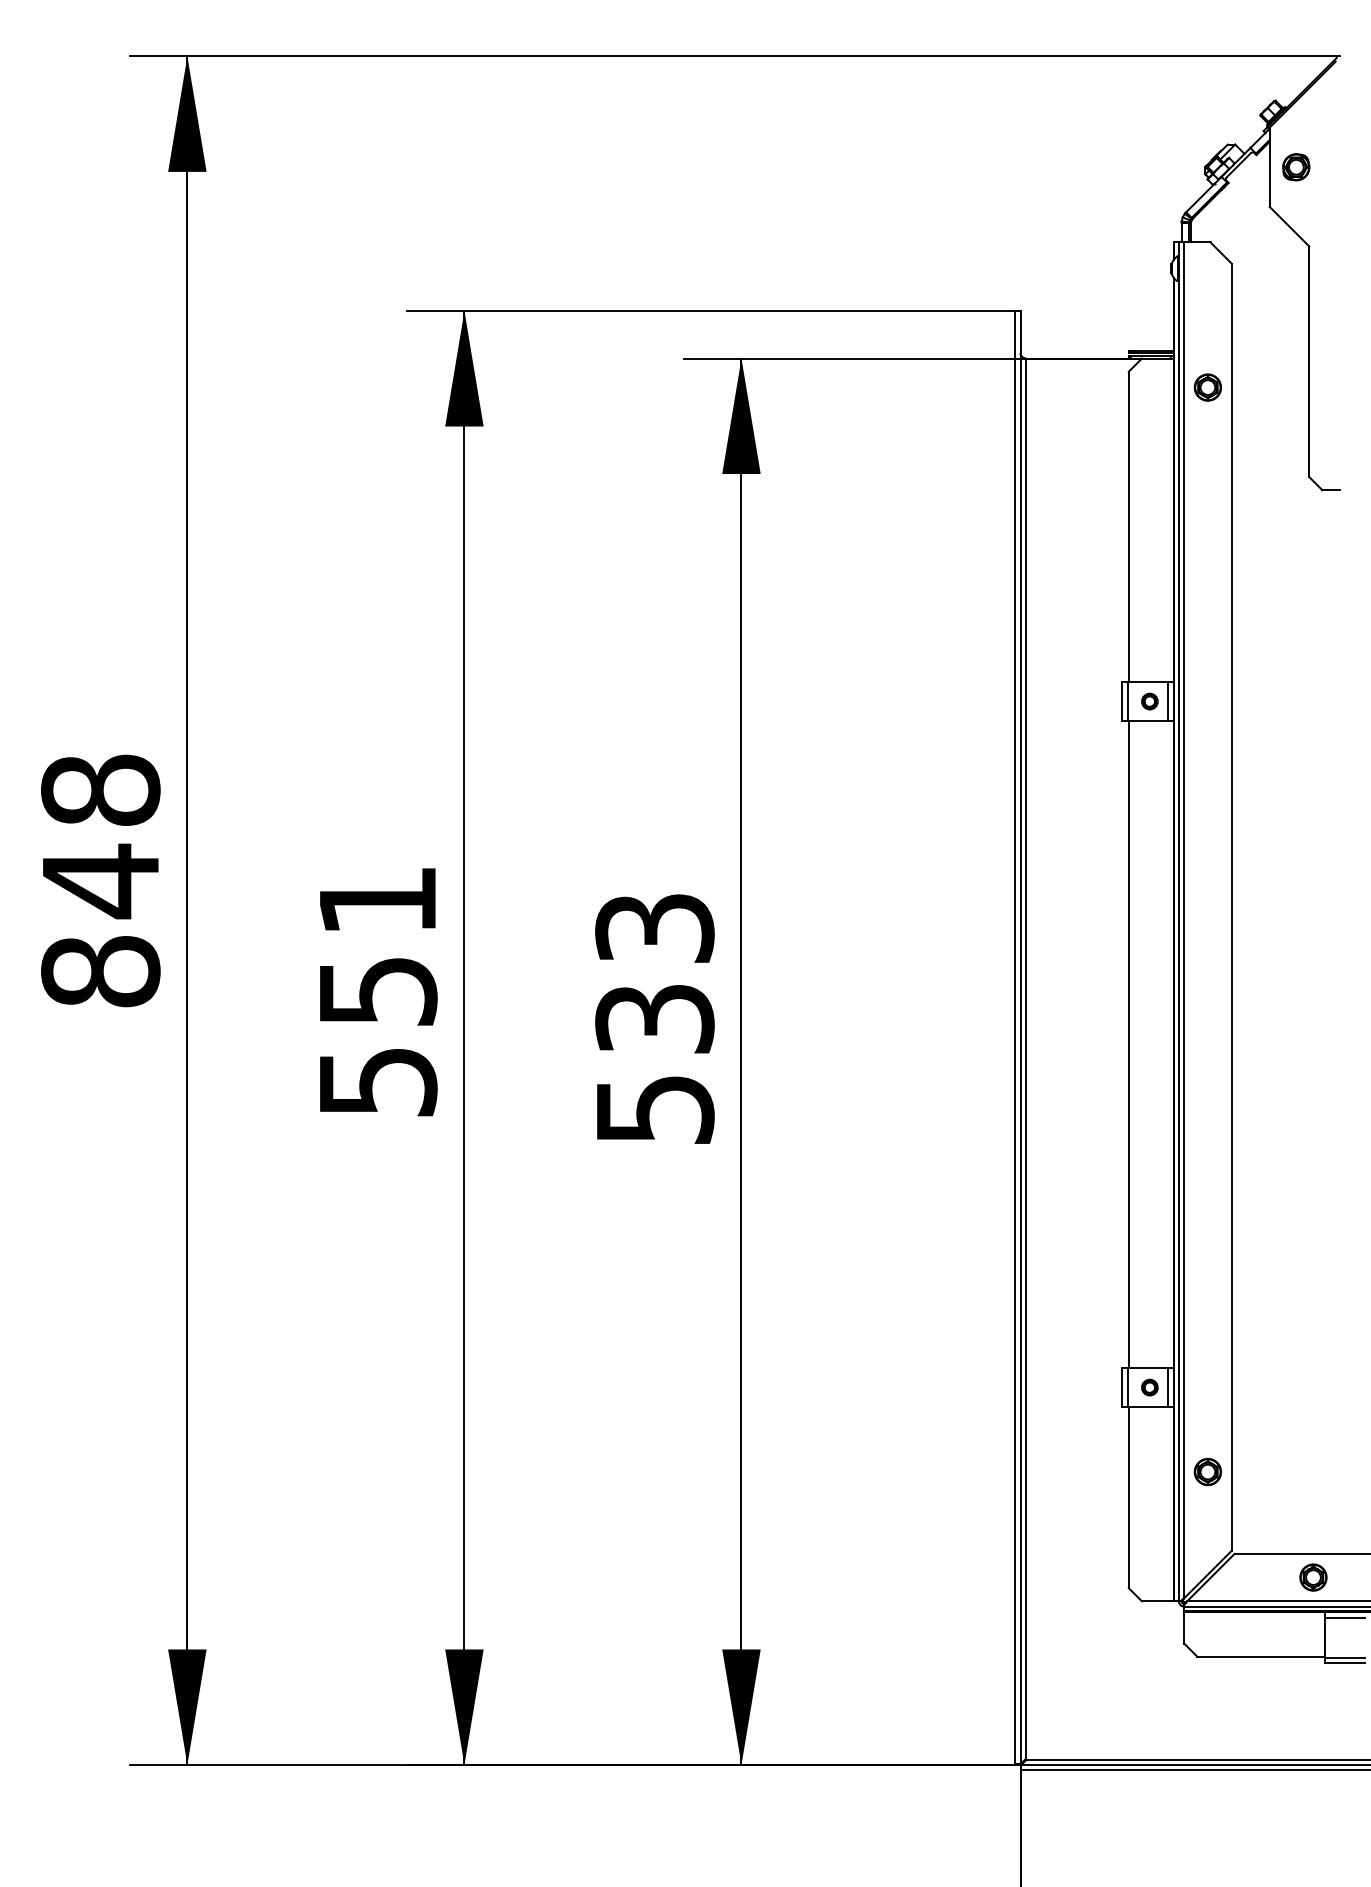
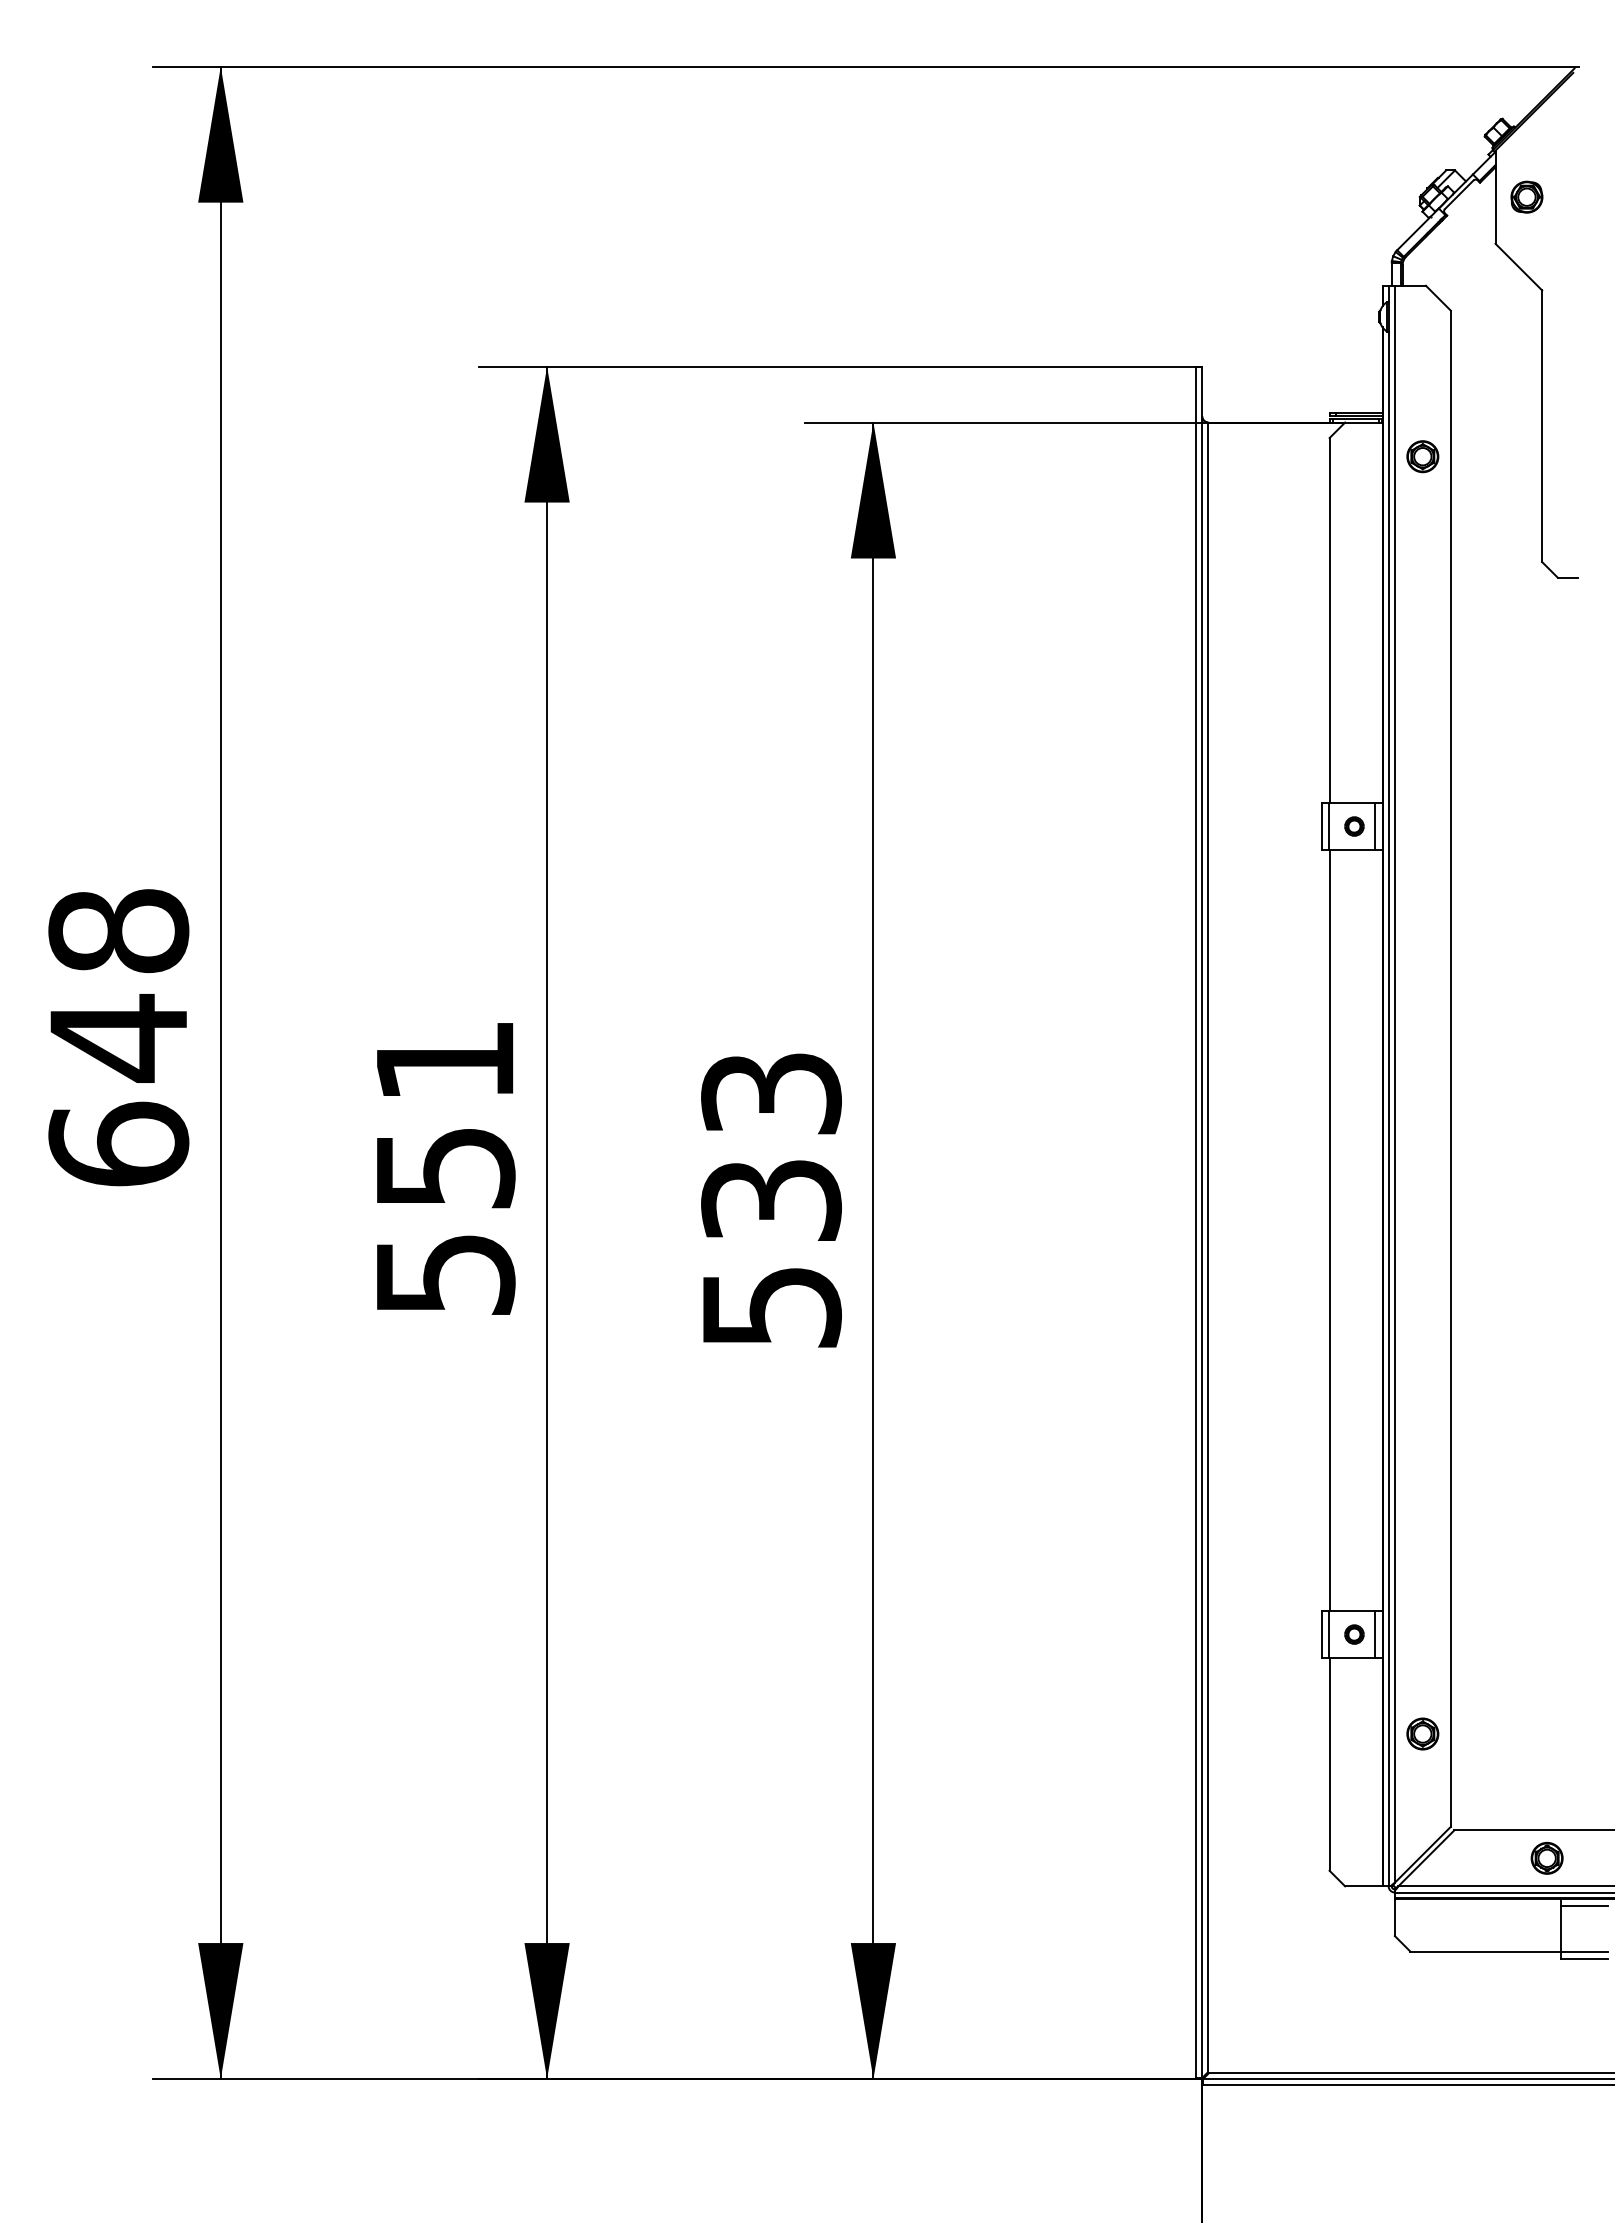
text: (100, 970) -> (118, 1143), 848 -> 648

